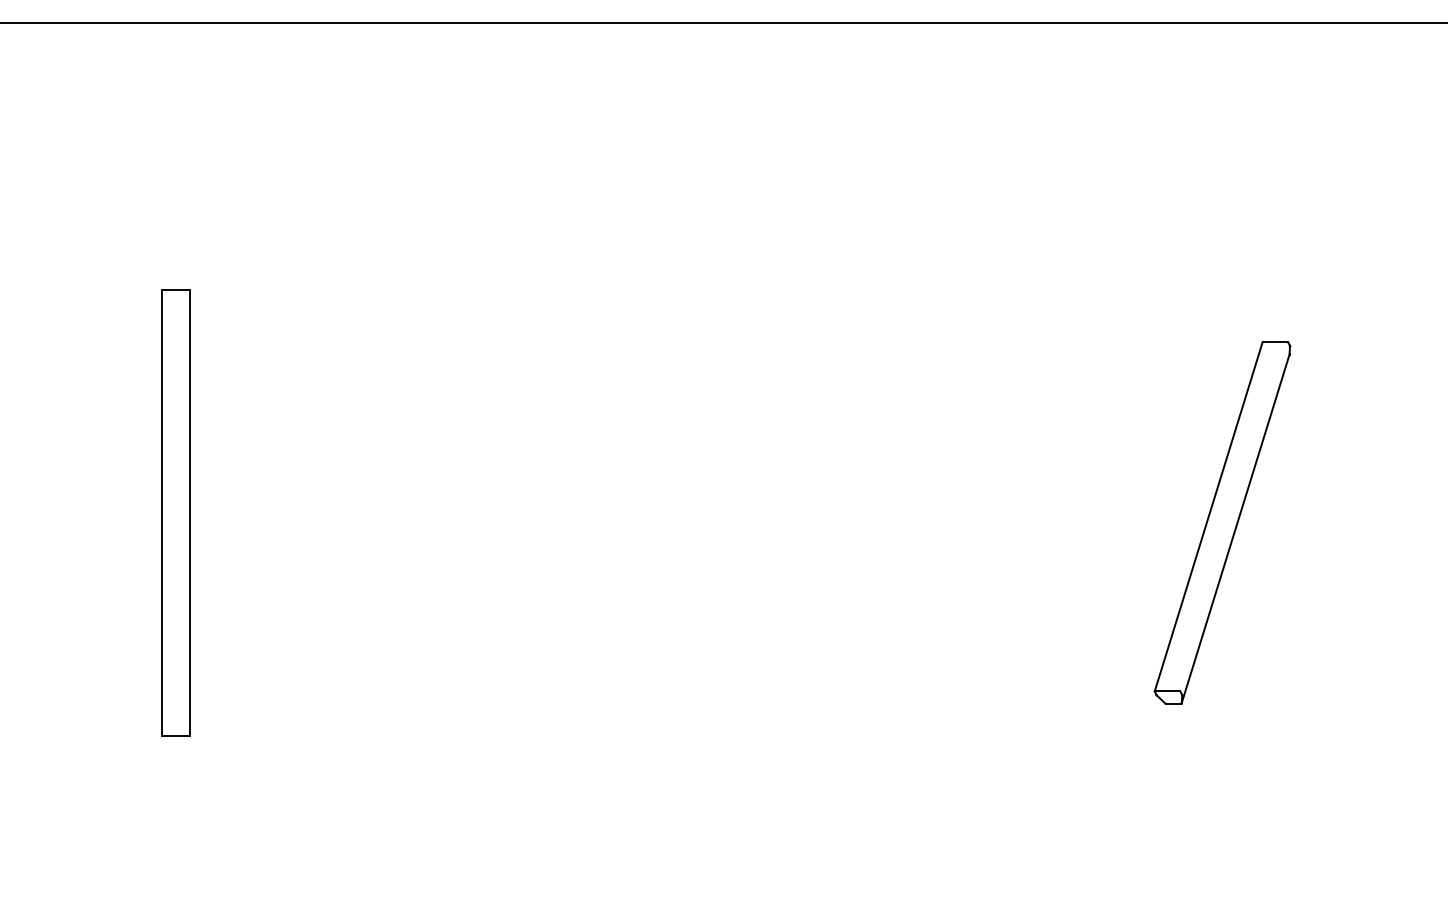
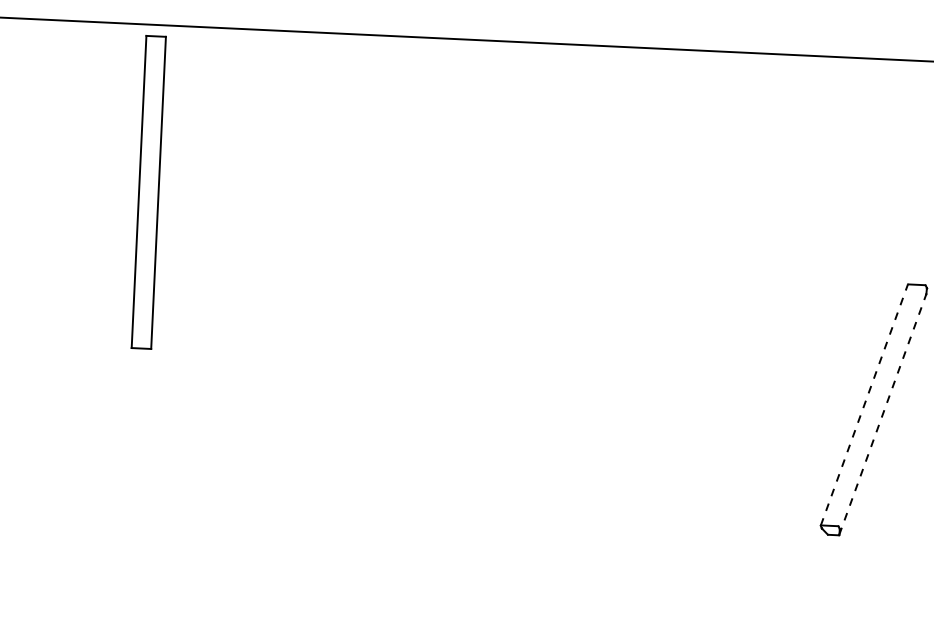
part: (175, 512) -> (148, 192), moved
line: (1208, 516) -> (864, 404), solid -> dashed
line: (1235, 528) -> (882, 414), solid -> dashed

